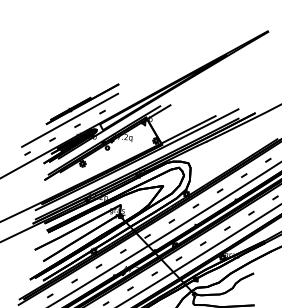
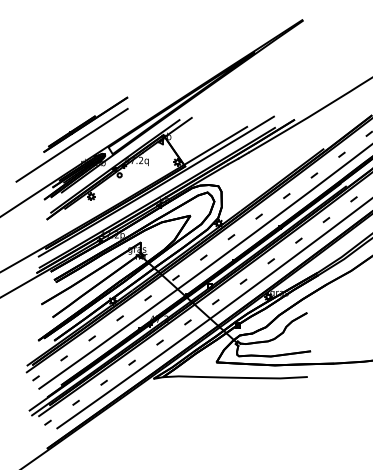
line: (74, 127) -> (77, 153), removed

